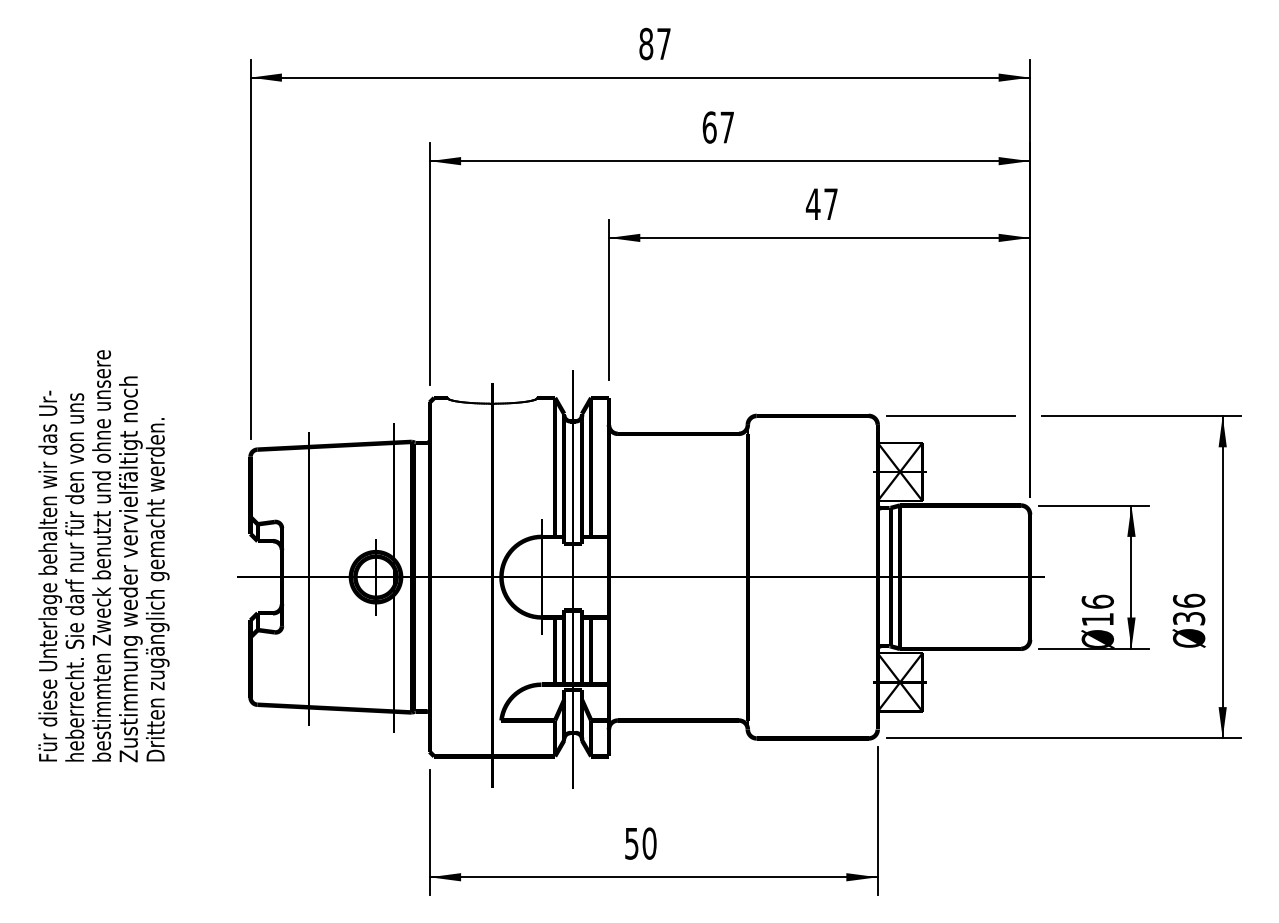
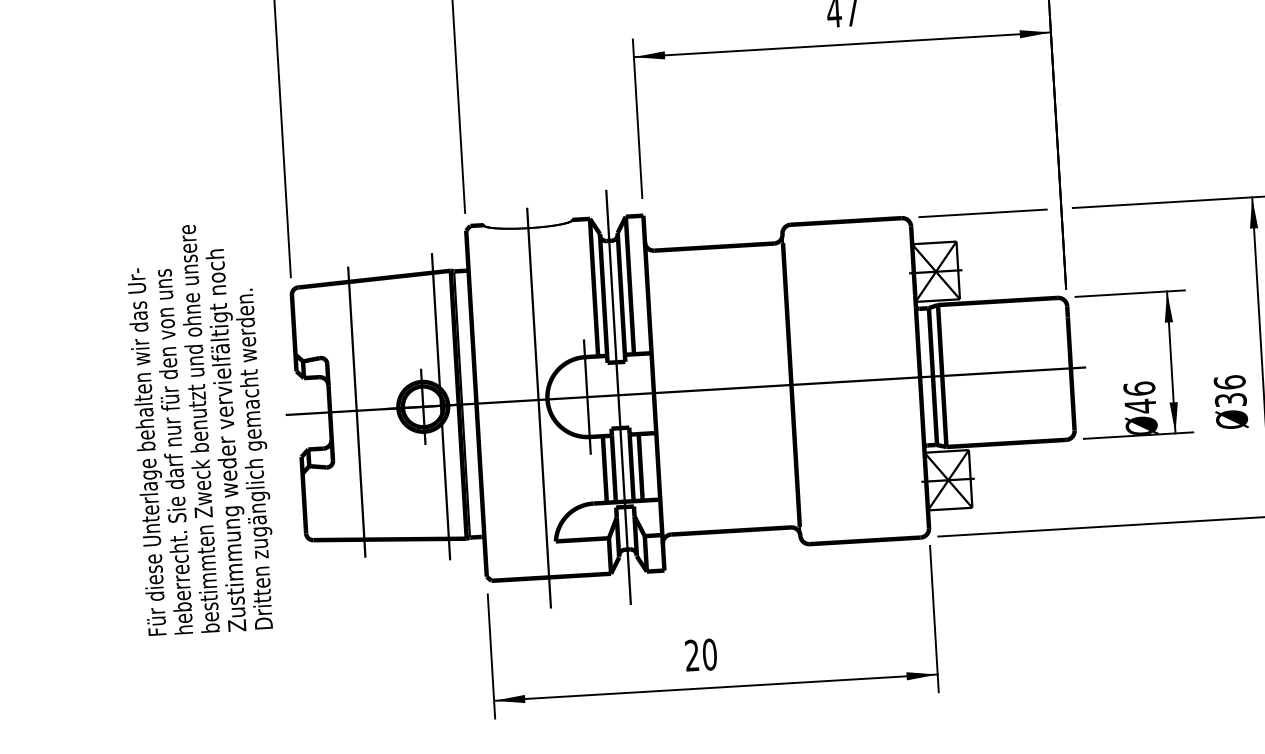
text: (103, 556) -> (200, 429), moved
text: (1097, 619) -> (1140, 406), 16 -> 46
text: (631, 843) -> (691, 655), 50 -> 20

